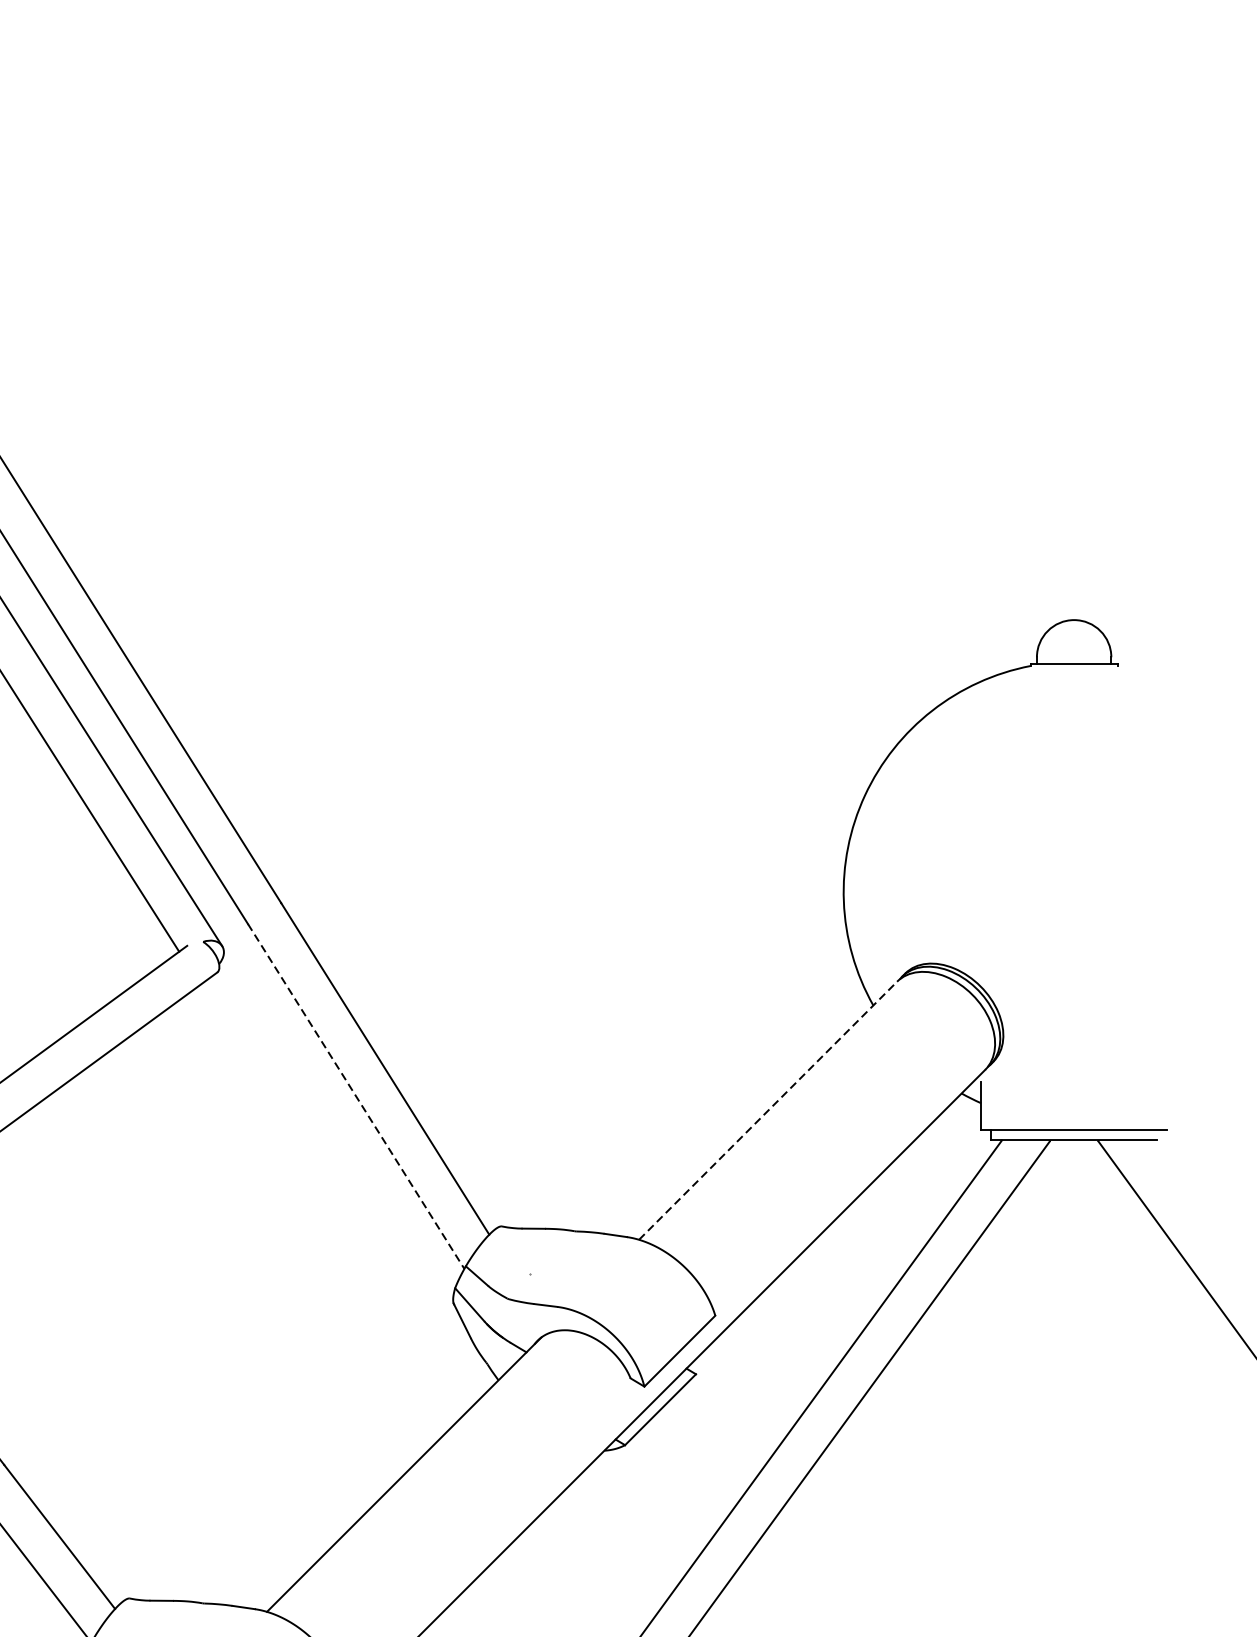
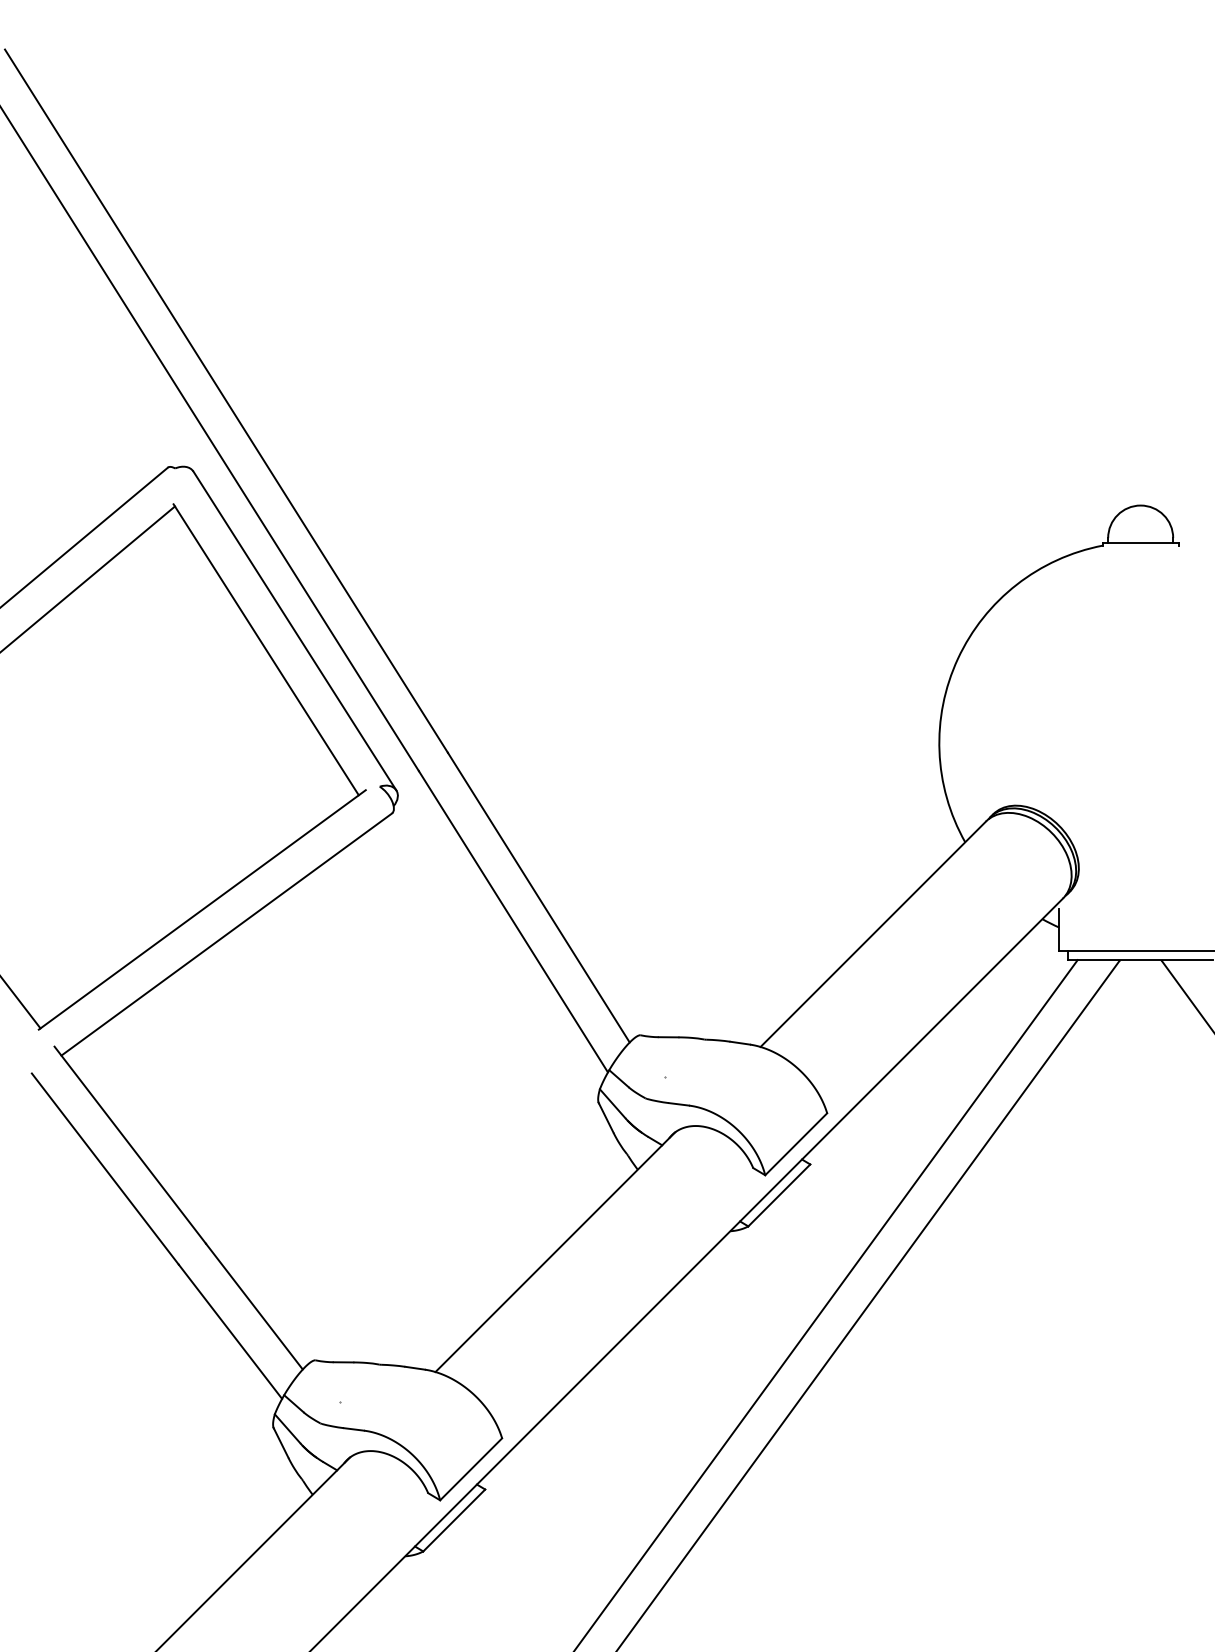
line: (356, 1096) -> (513, 921), dashed -> solid
line: (768, 1109) -> (873, 933), dashed -> solid

